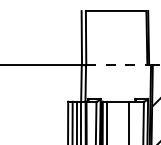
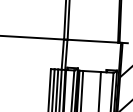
line: (116, 65) -> (92, 41), dashed -> solid

